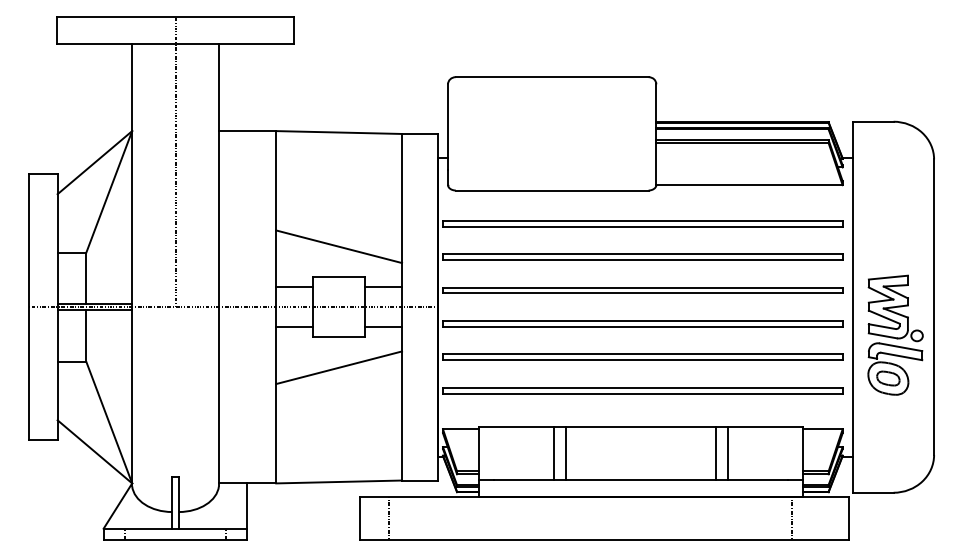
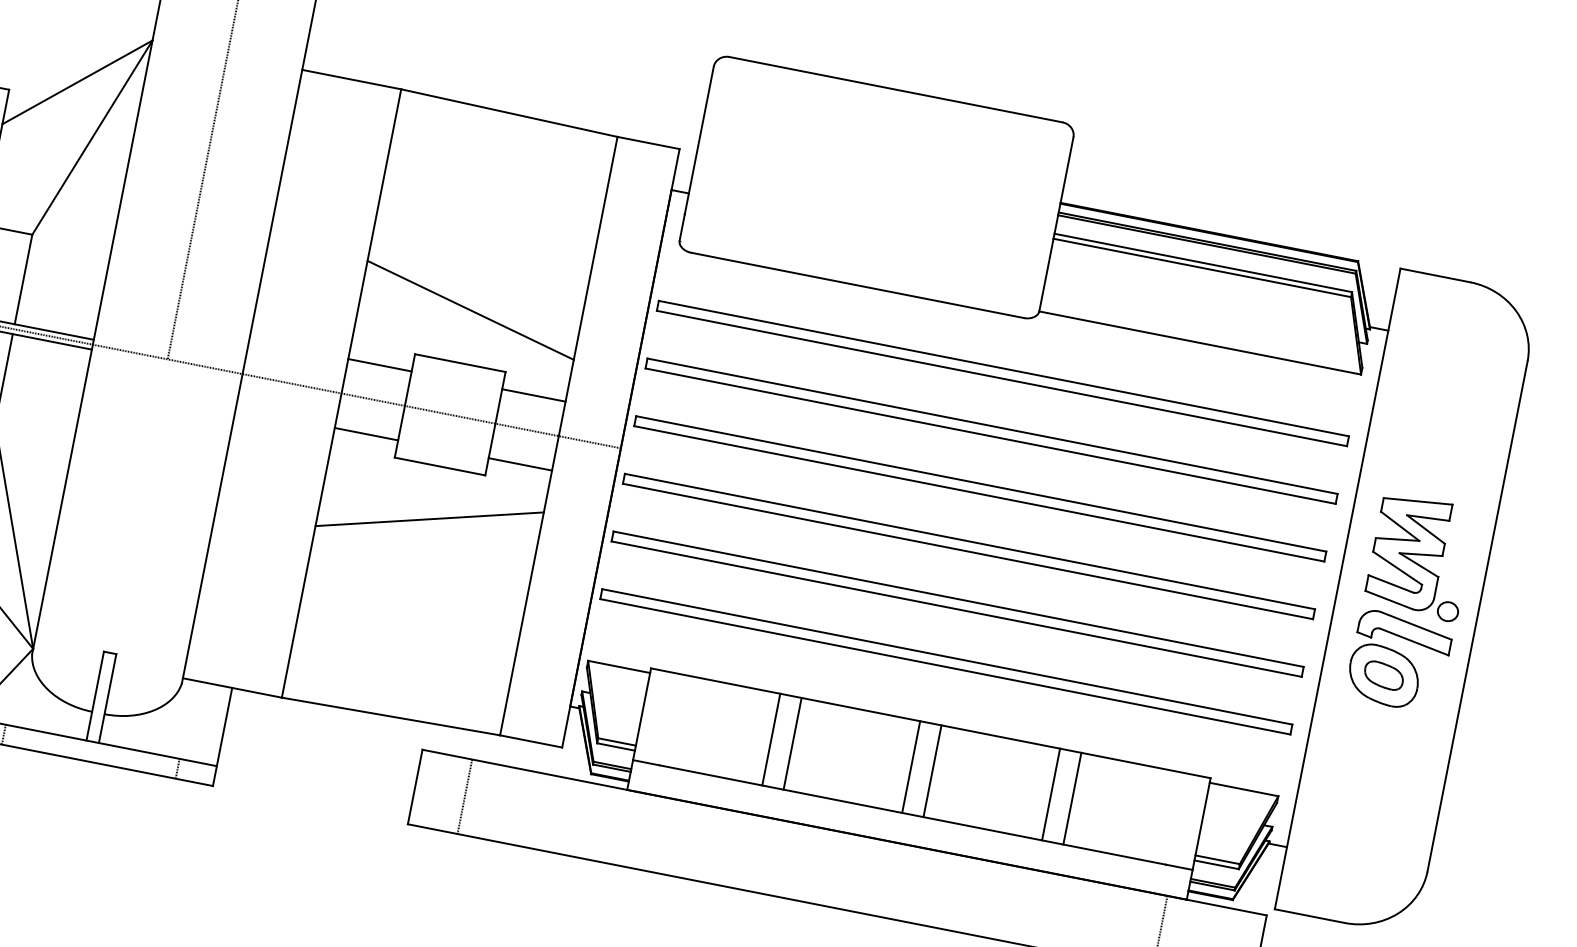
part: (895, 334) -> (1411, 601), moved
line: (634, 452) -> (911, 765), added
line: (647, 452) -> (933, 770), added

